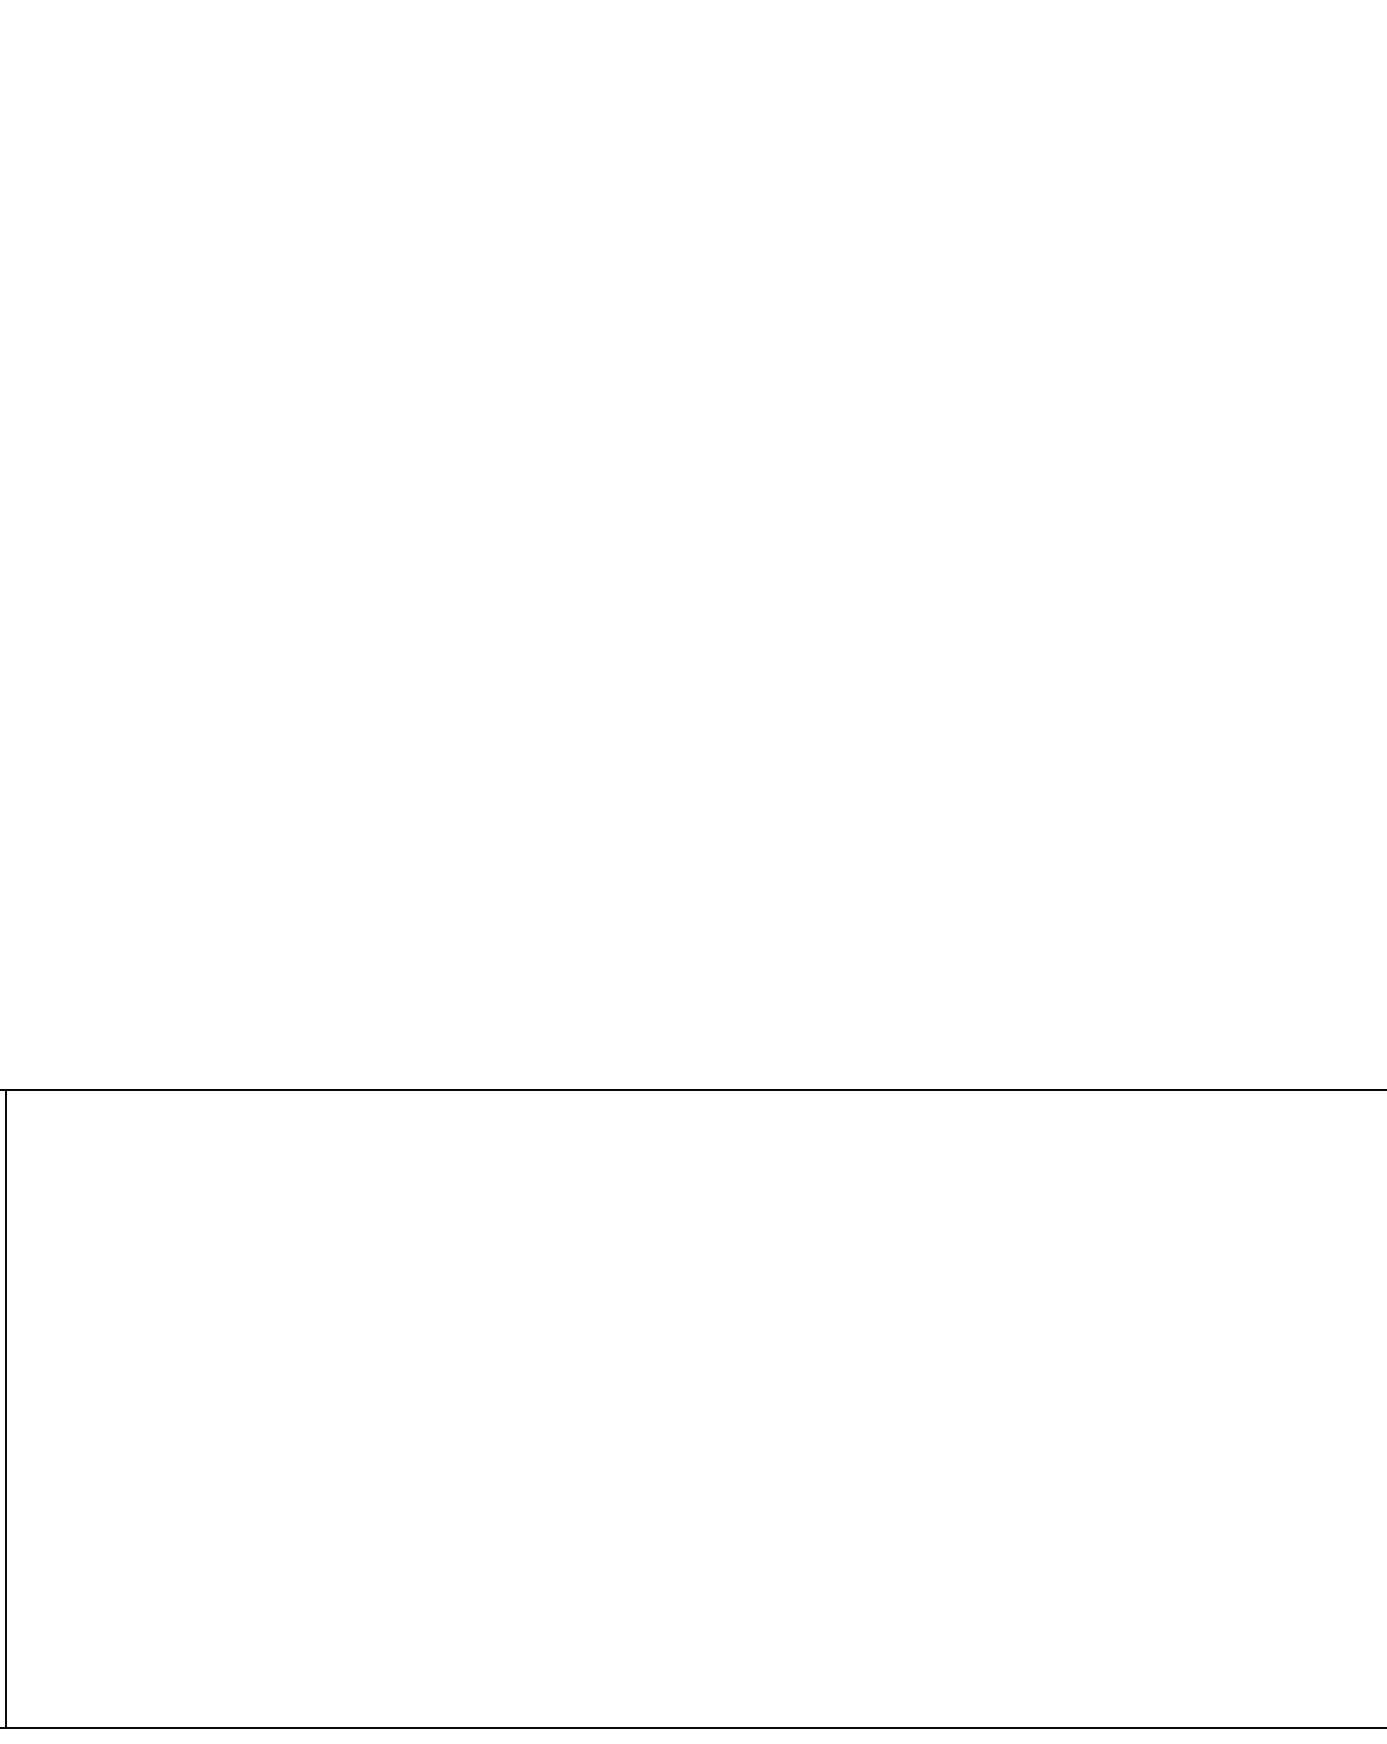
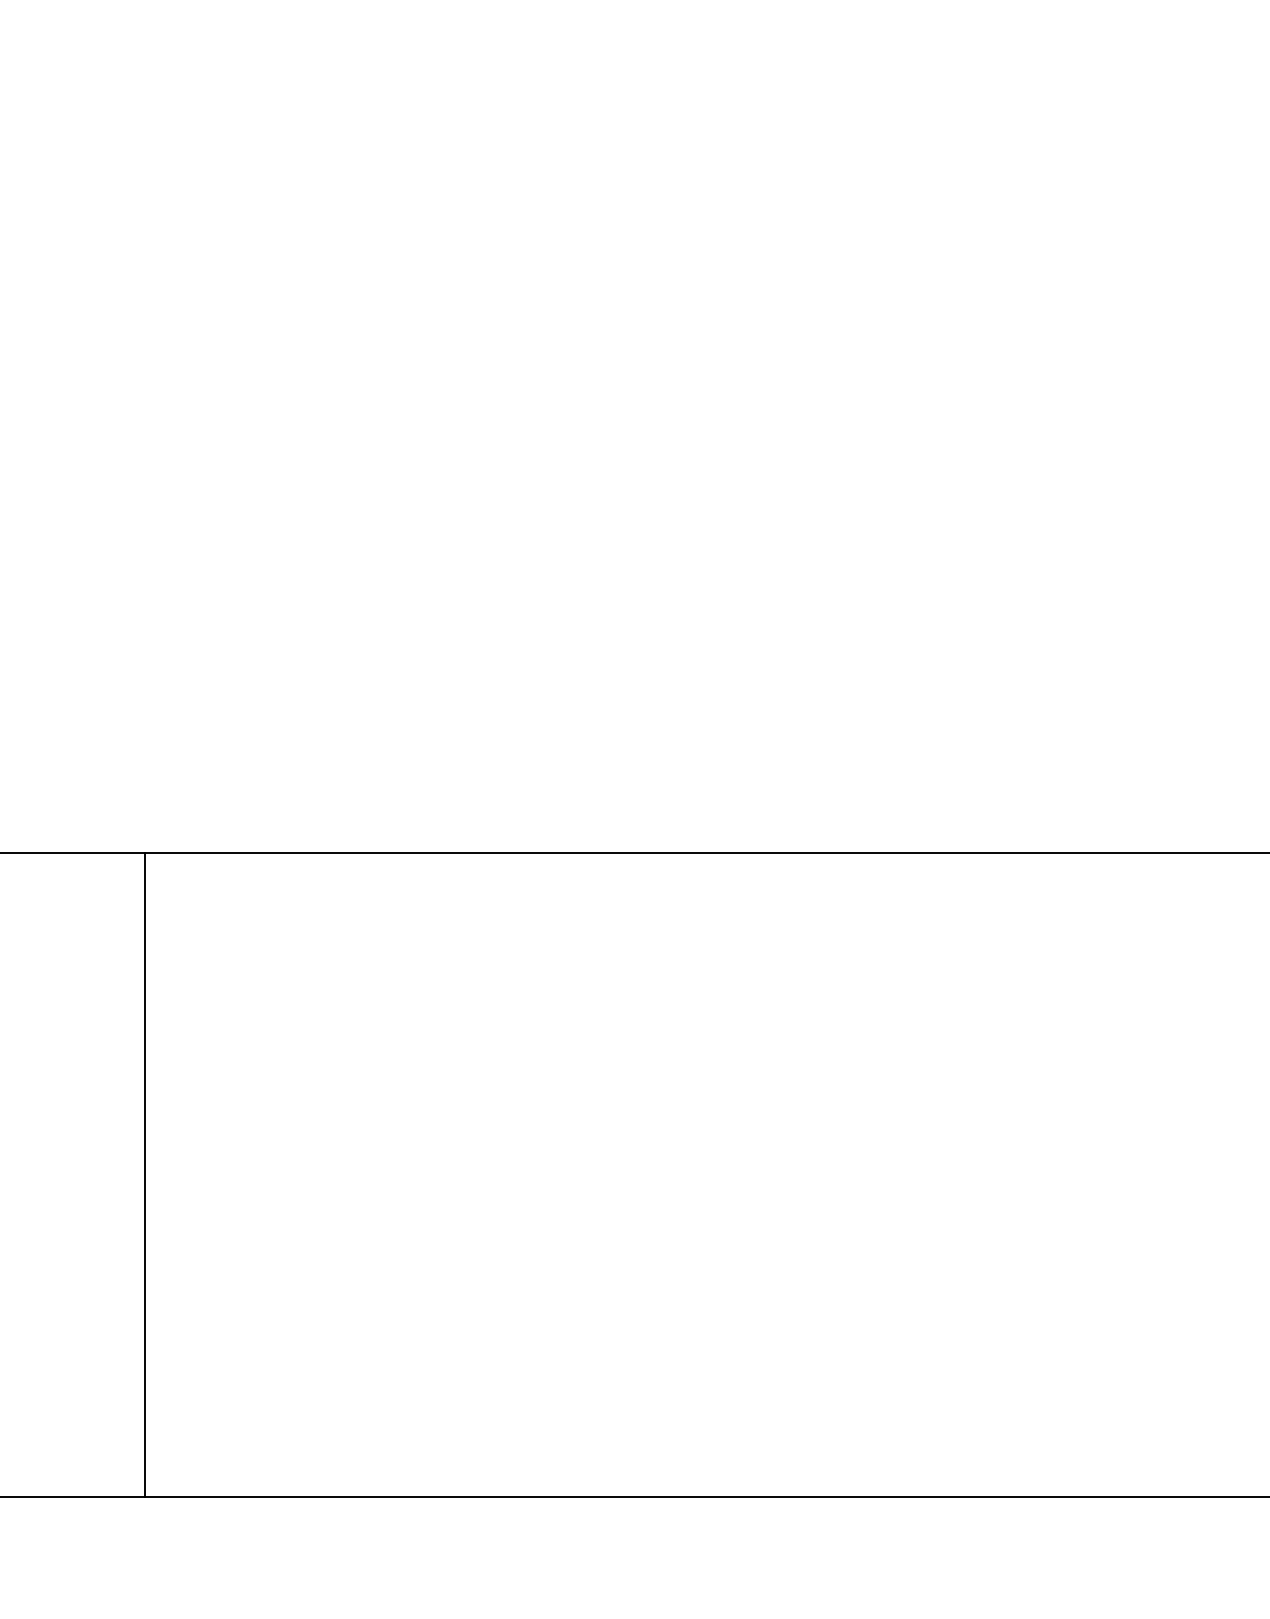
line: (5, 1408) -> (144, 1174), moved

